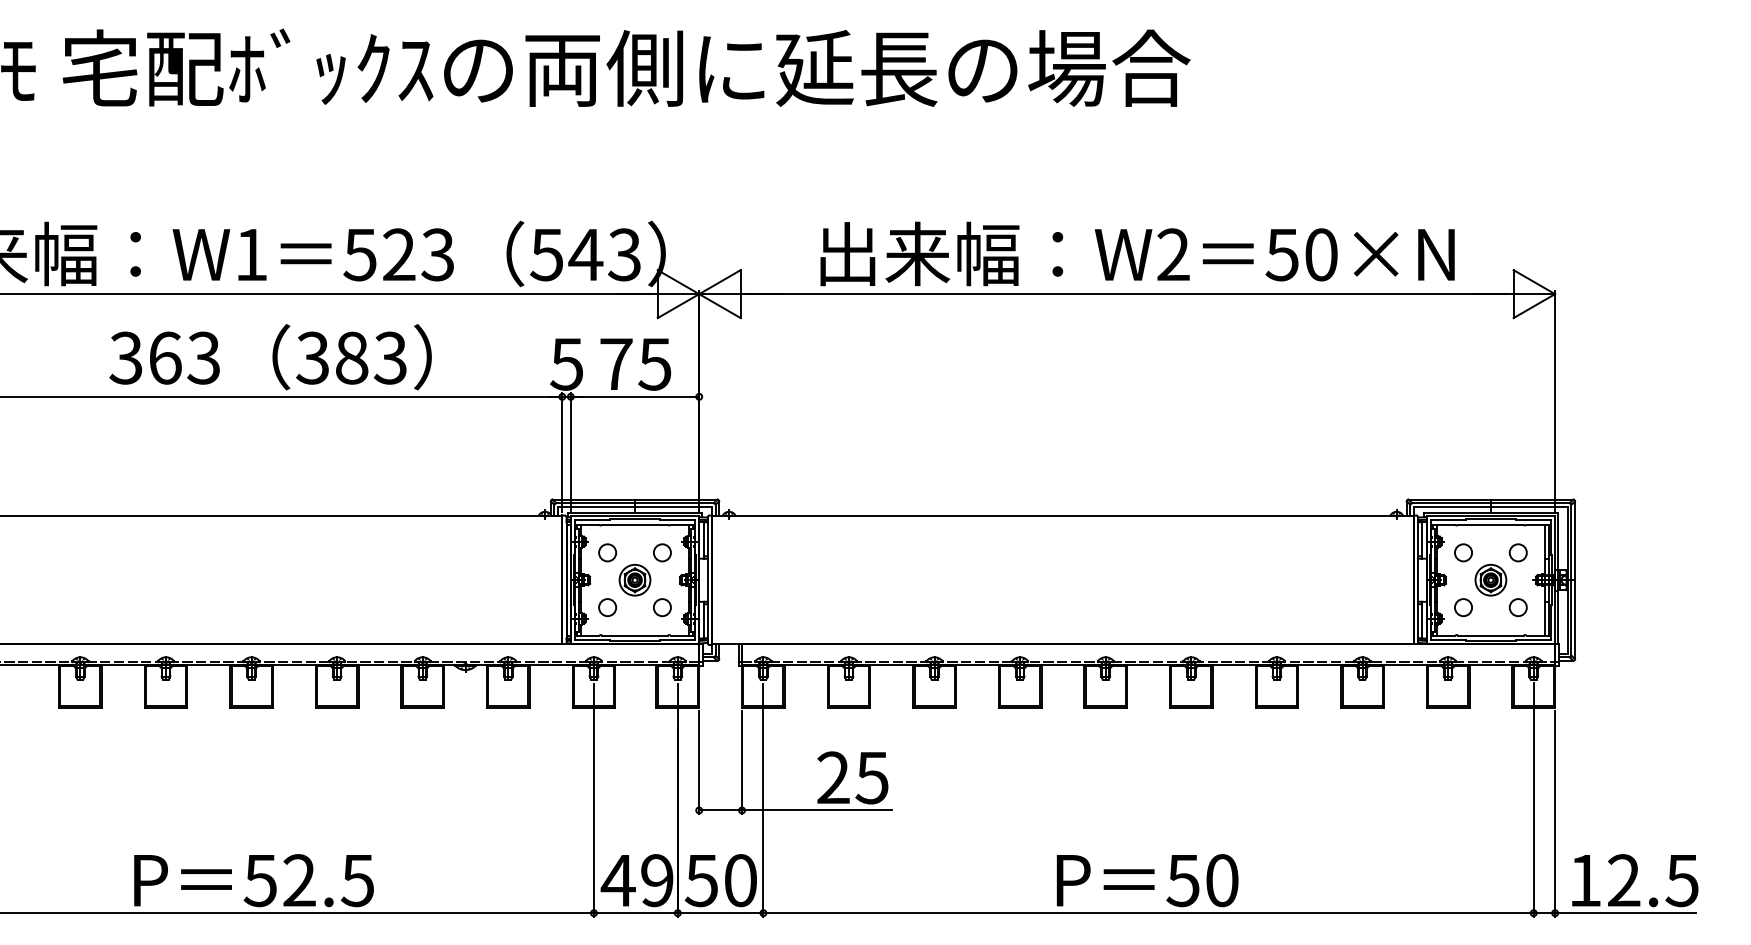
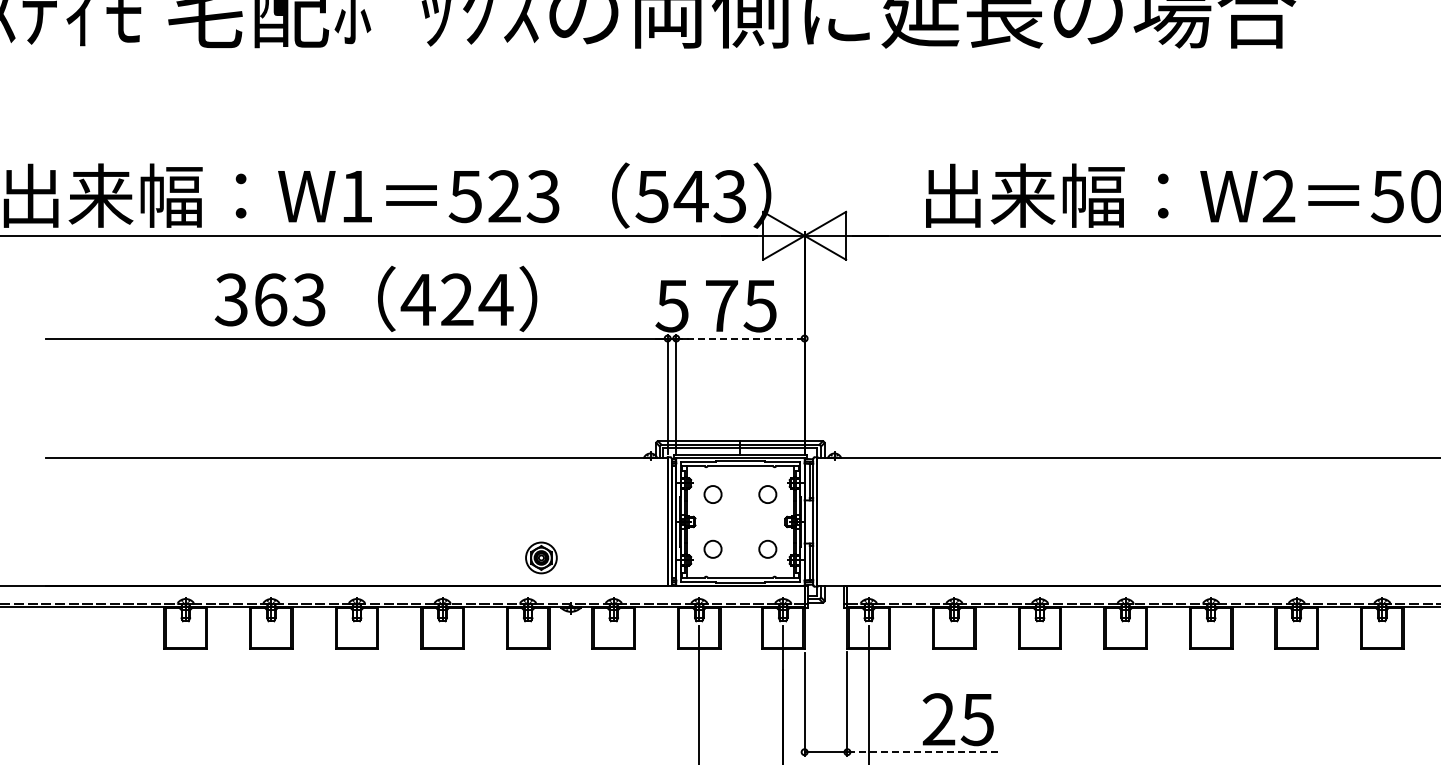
text: (351, 357) -> (456, 299), 383 -> 424
line: (635, 396) -> (740, 338), solid -> dashed
part: (634, 580) -> (540, 558), moved
line: (816, 810) -> (921, 752), solid -> dashed

